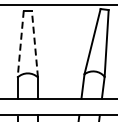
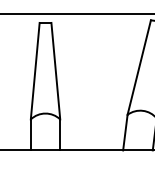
line: (34, 43) -> (55, 70), dashed -> solid
line: (20, 44) -> (34, 71), dashed -> solid

